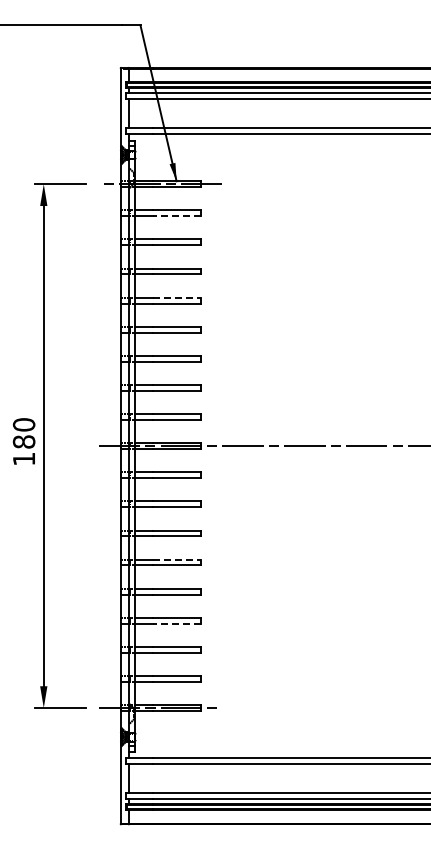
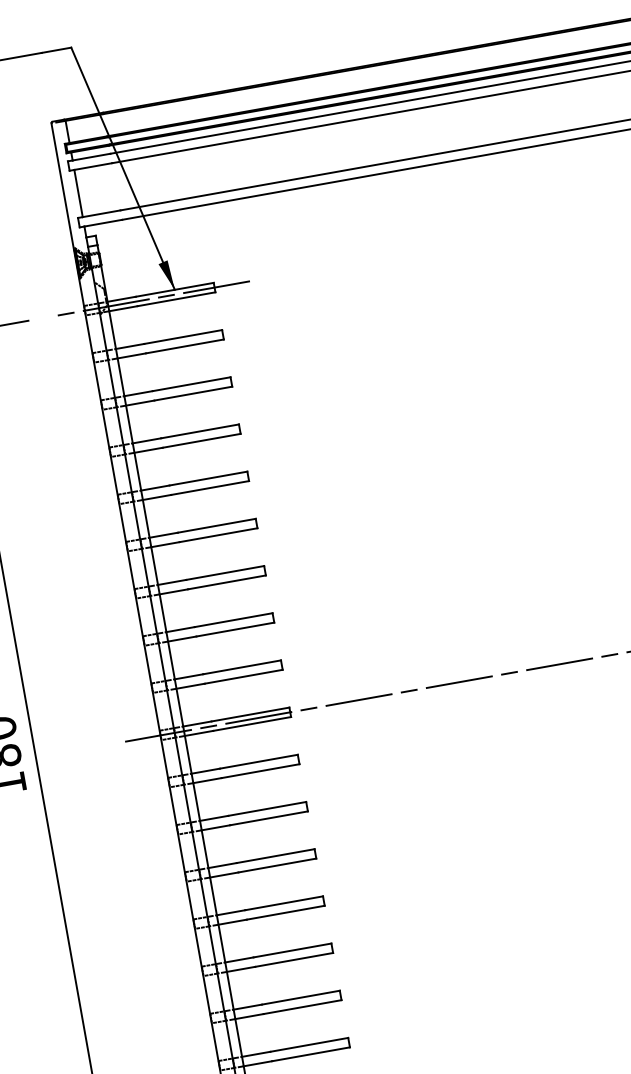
line: (176, 216) -> (184, 346), dashed -> solid
line: (177, 297) -> (209, 478), dashed -> solid
line: (177, 559) -> (285, 902), dashed -> solid
line: (176, 623) -> (302, 1006), dashed -> solid

